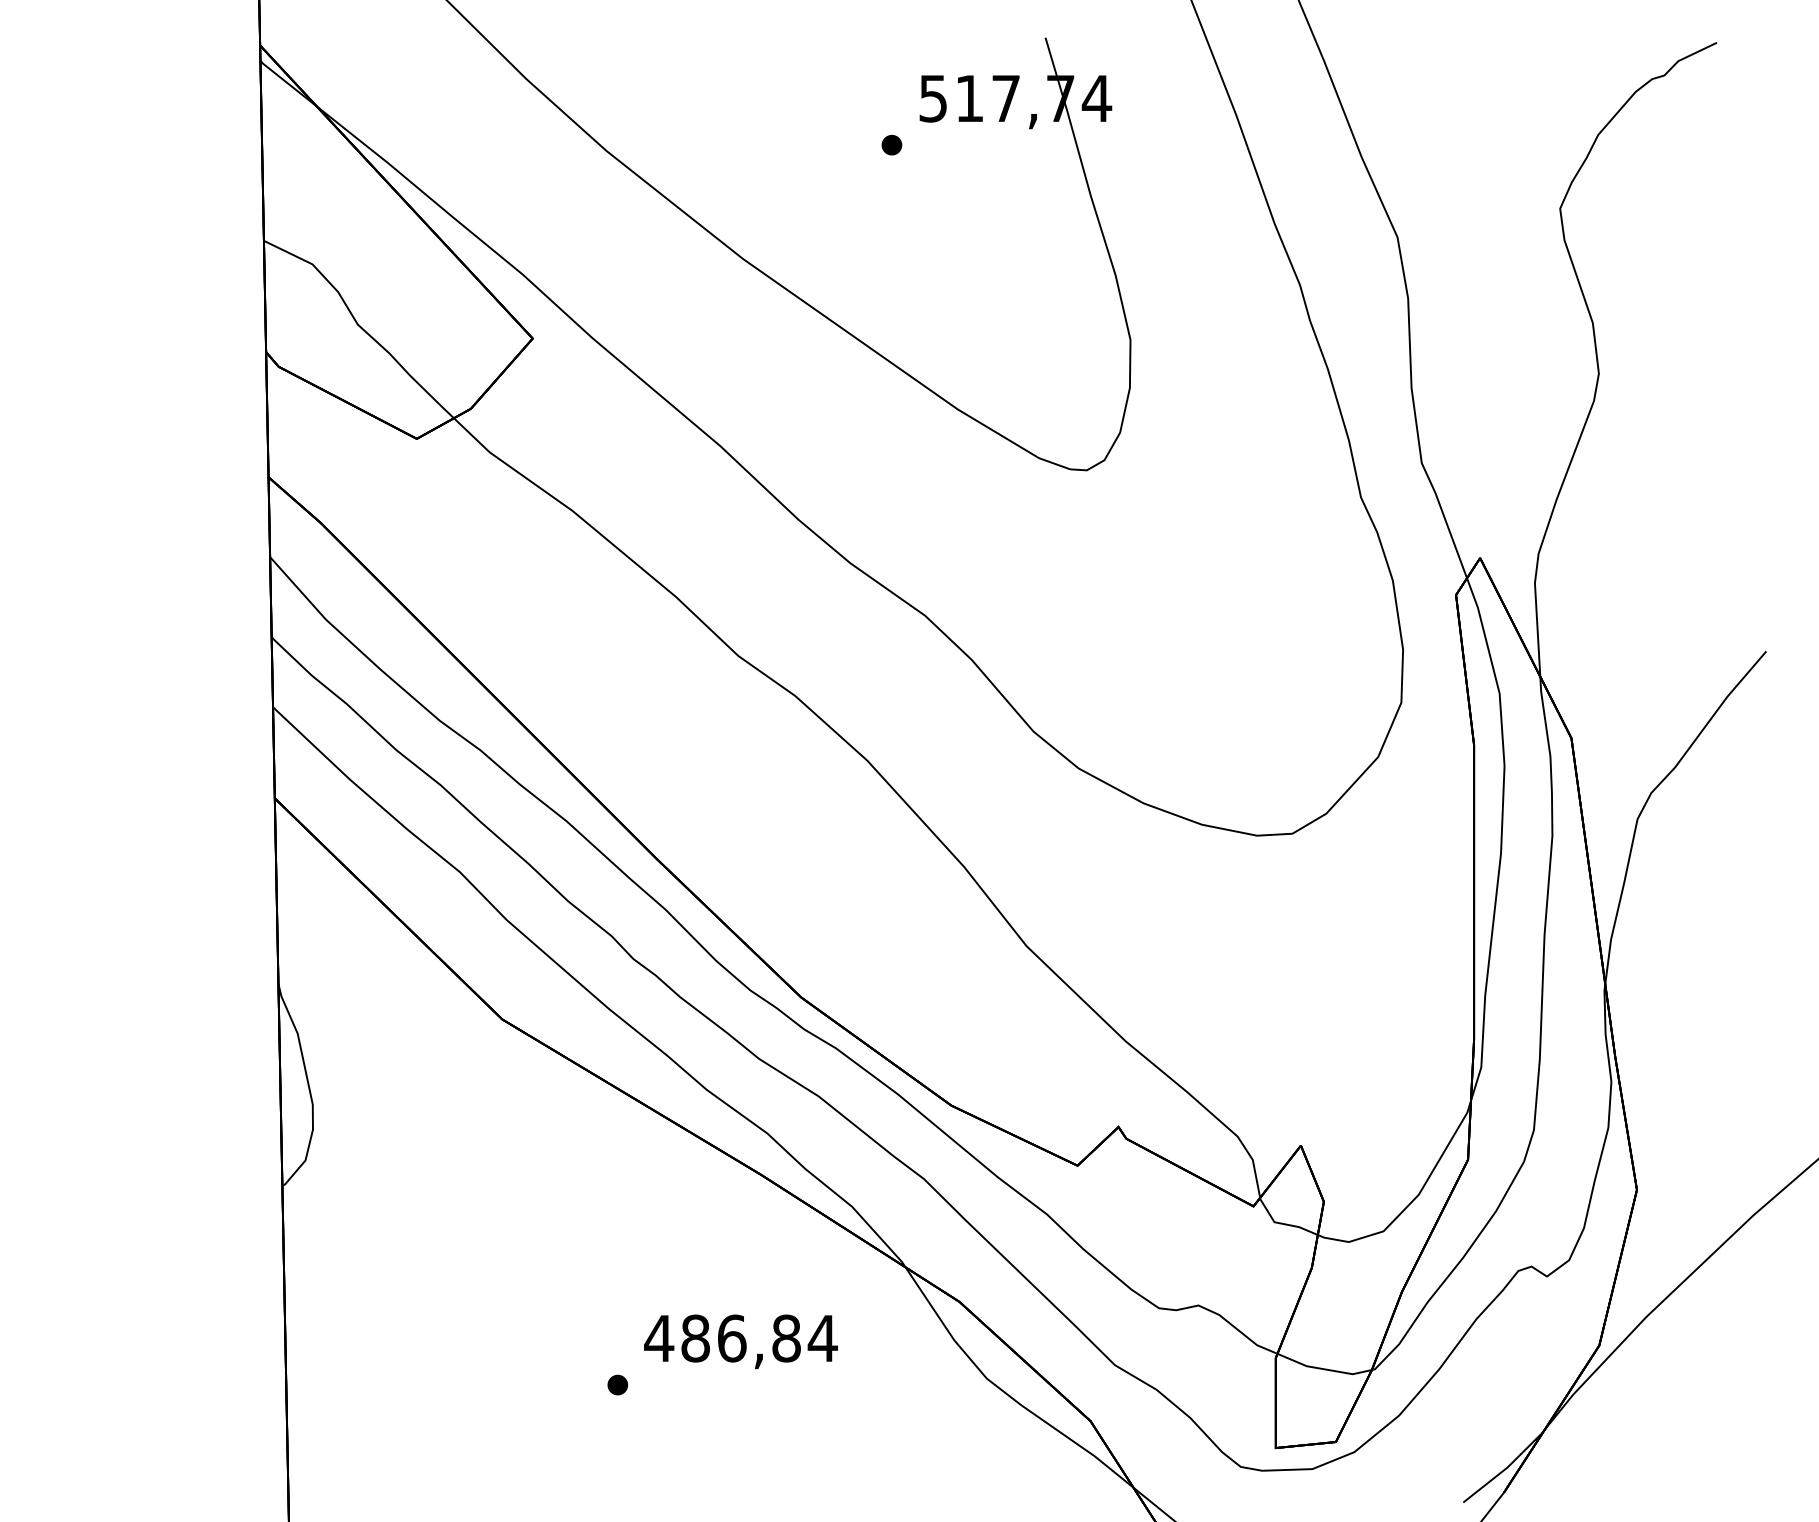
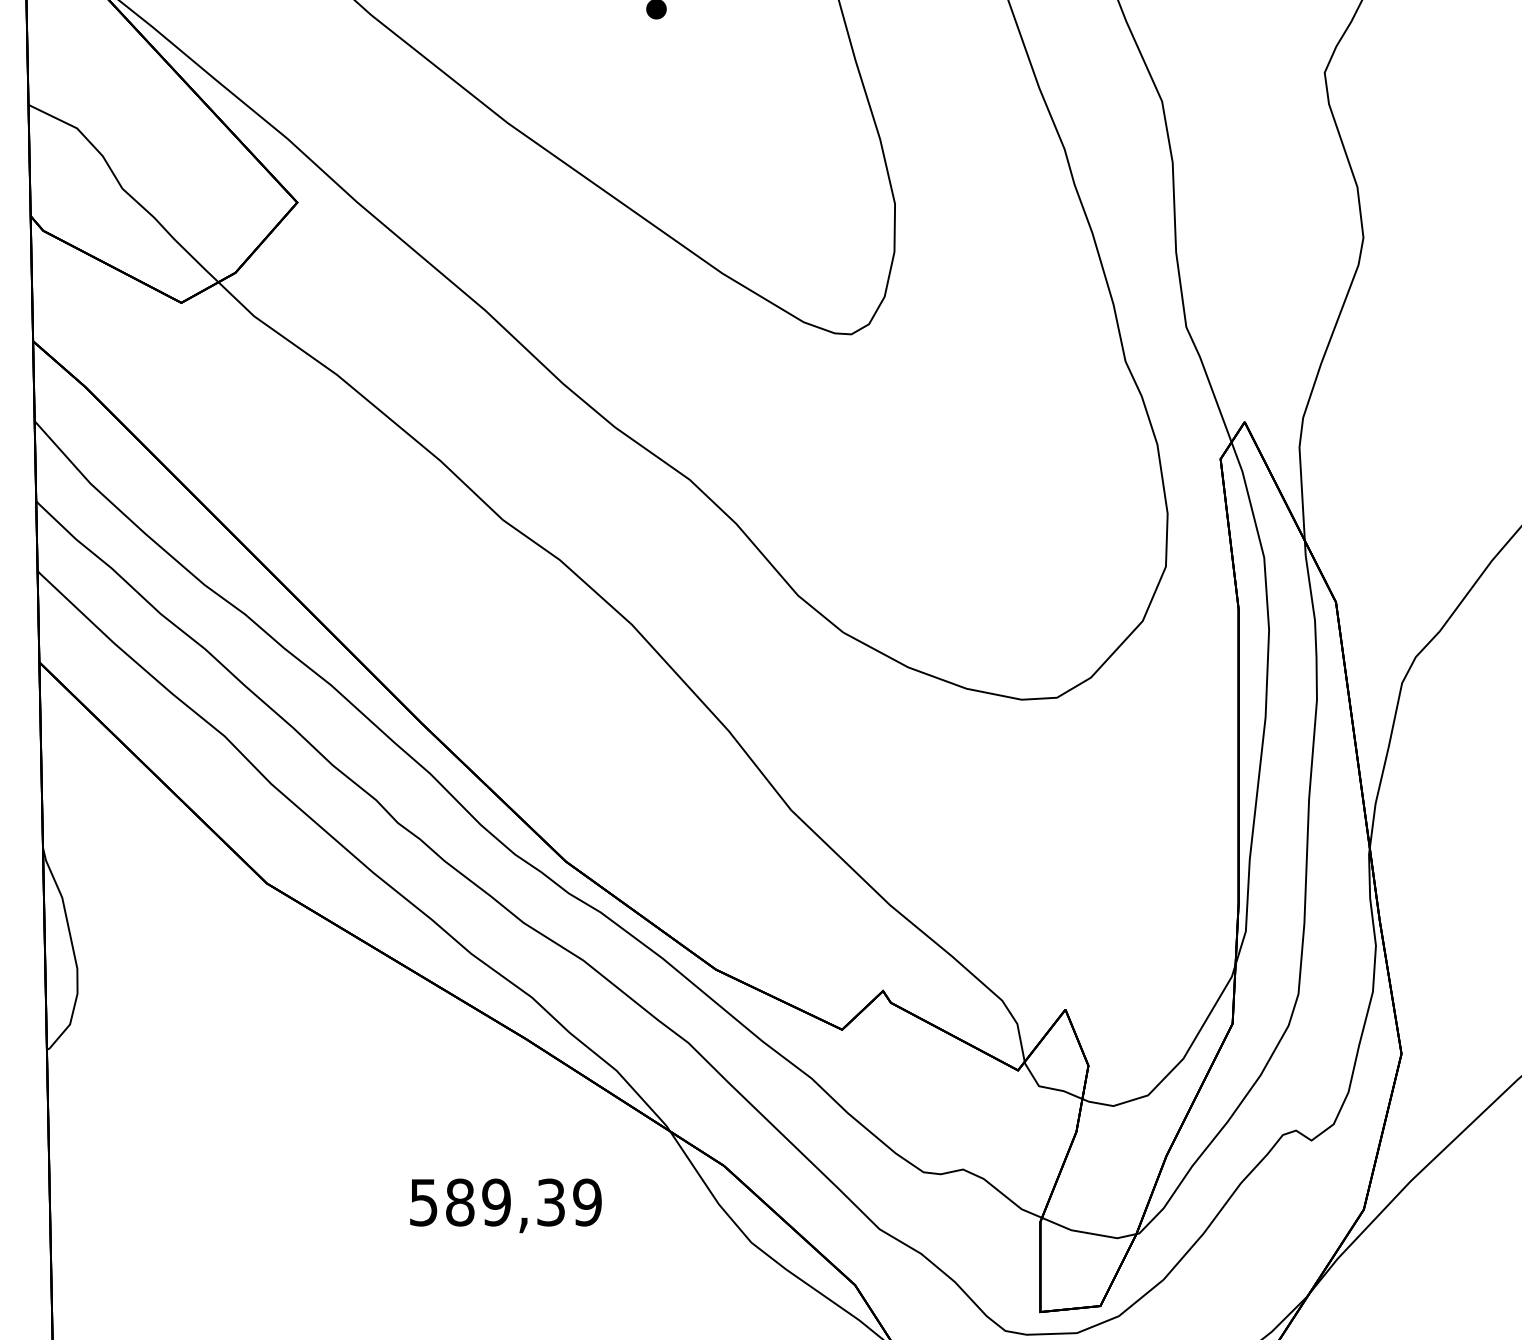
text: (740, 1338) -> (505, 1202), 486,84 -> 589,39
part: (617, 1384) -> (382, 1248), removed

